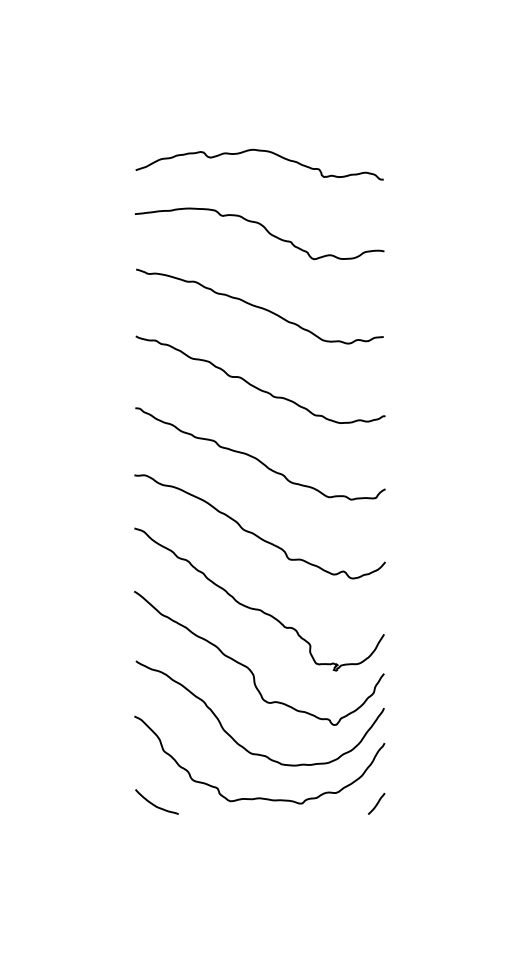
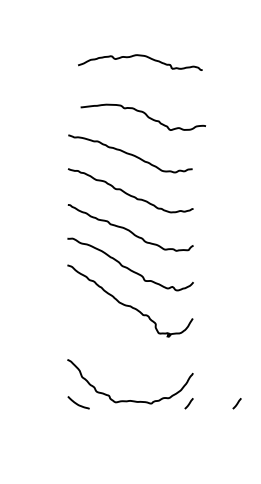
curve: (260, 152) -> (140, 56), moved
curve: (261, 228) -> (144, 114), moved
part: (260, 678) -> (130, 340), removed
curve: (471, 803) -> (236, 403), added

